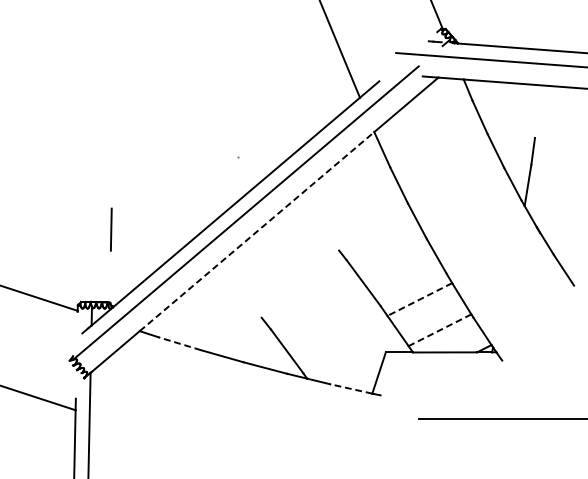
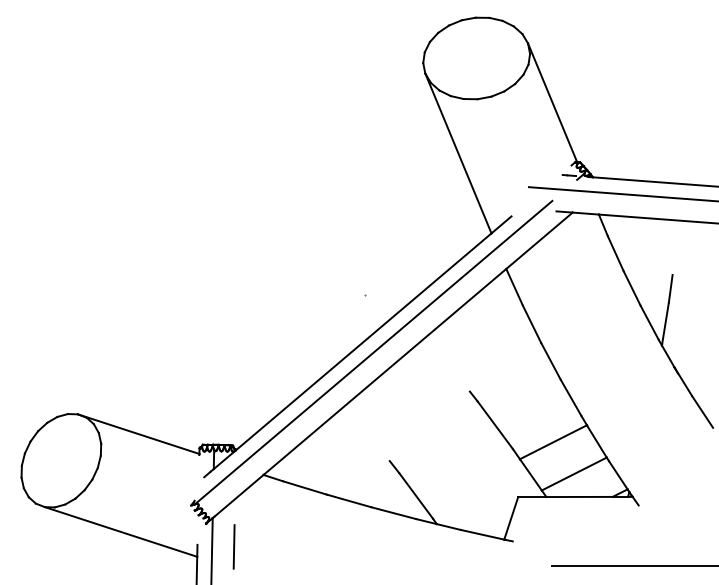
line: (110, 229) -> (233, 546), moved
line: (257, 231) -> (385, 371), dashed -> solid
line: (419, 299) -> (553, 442), dashed -> solid
line: (439, 330) -> (573, 474), dashed -> solid
line: (179, 343) -> (304, 487), dashed -> solid
line: (351, 388) -> (482, 534), dashed -> solid

